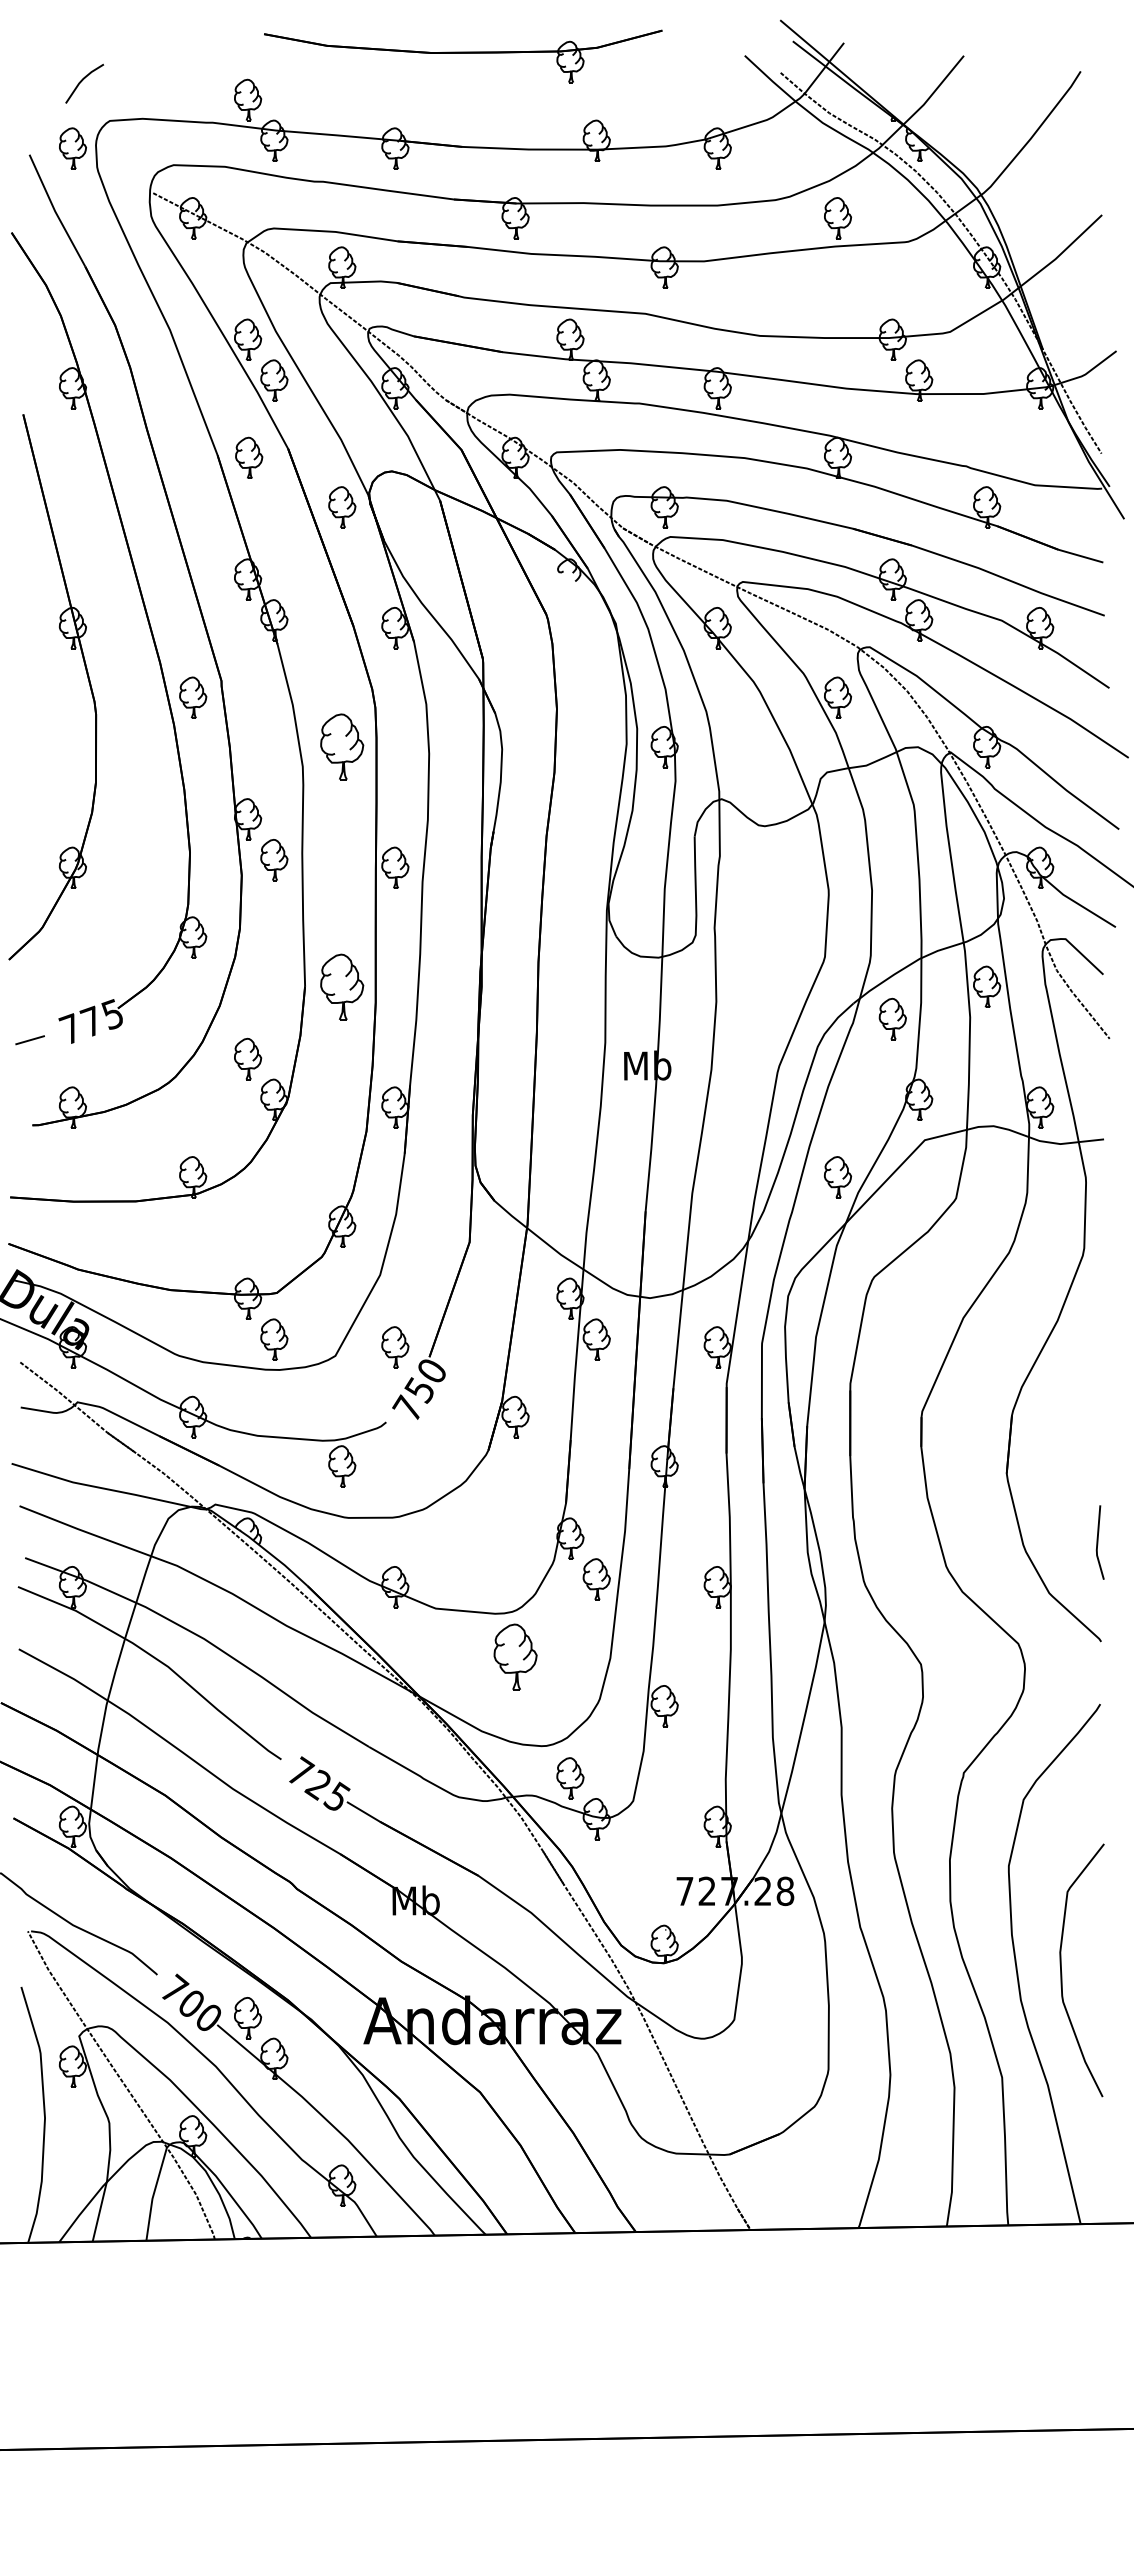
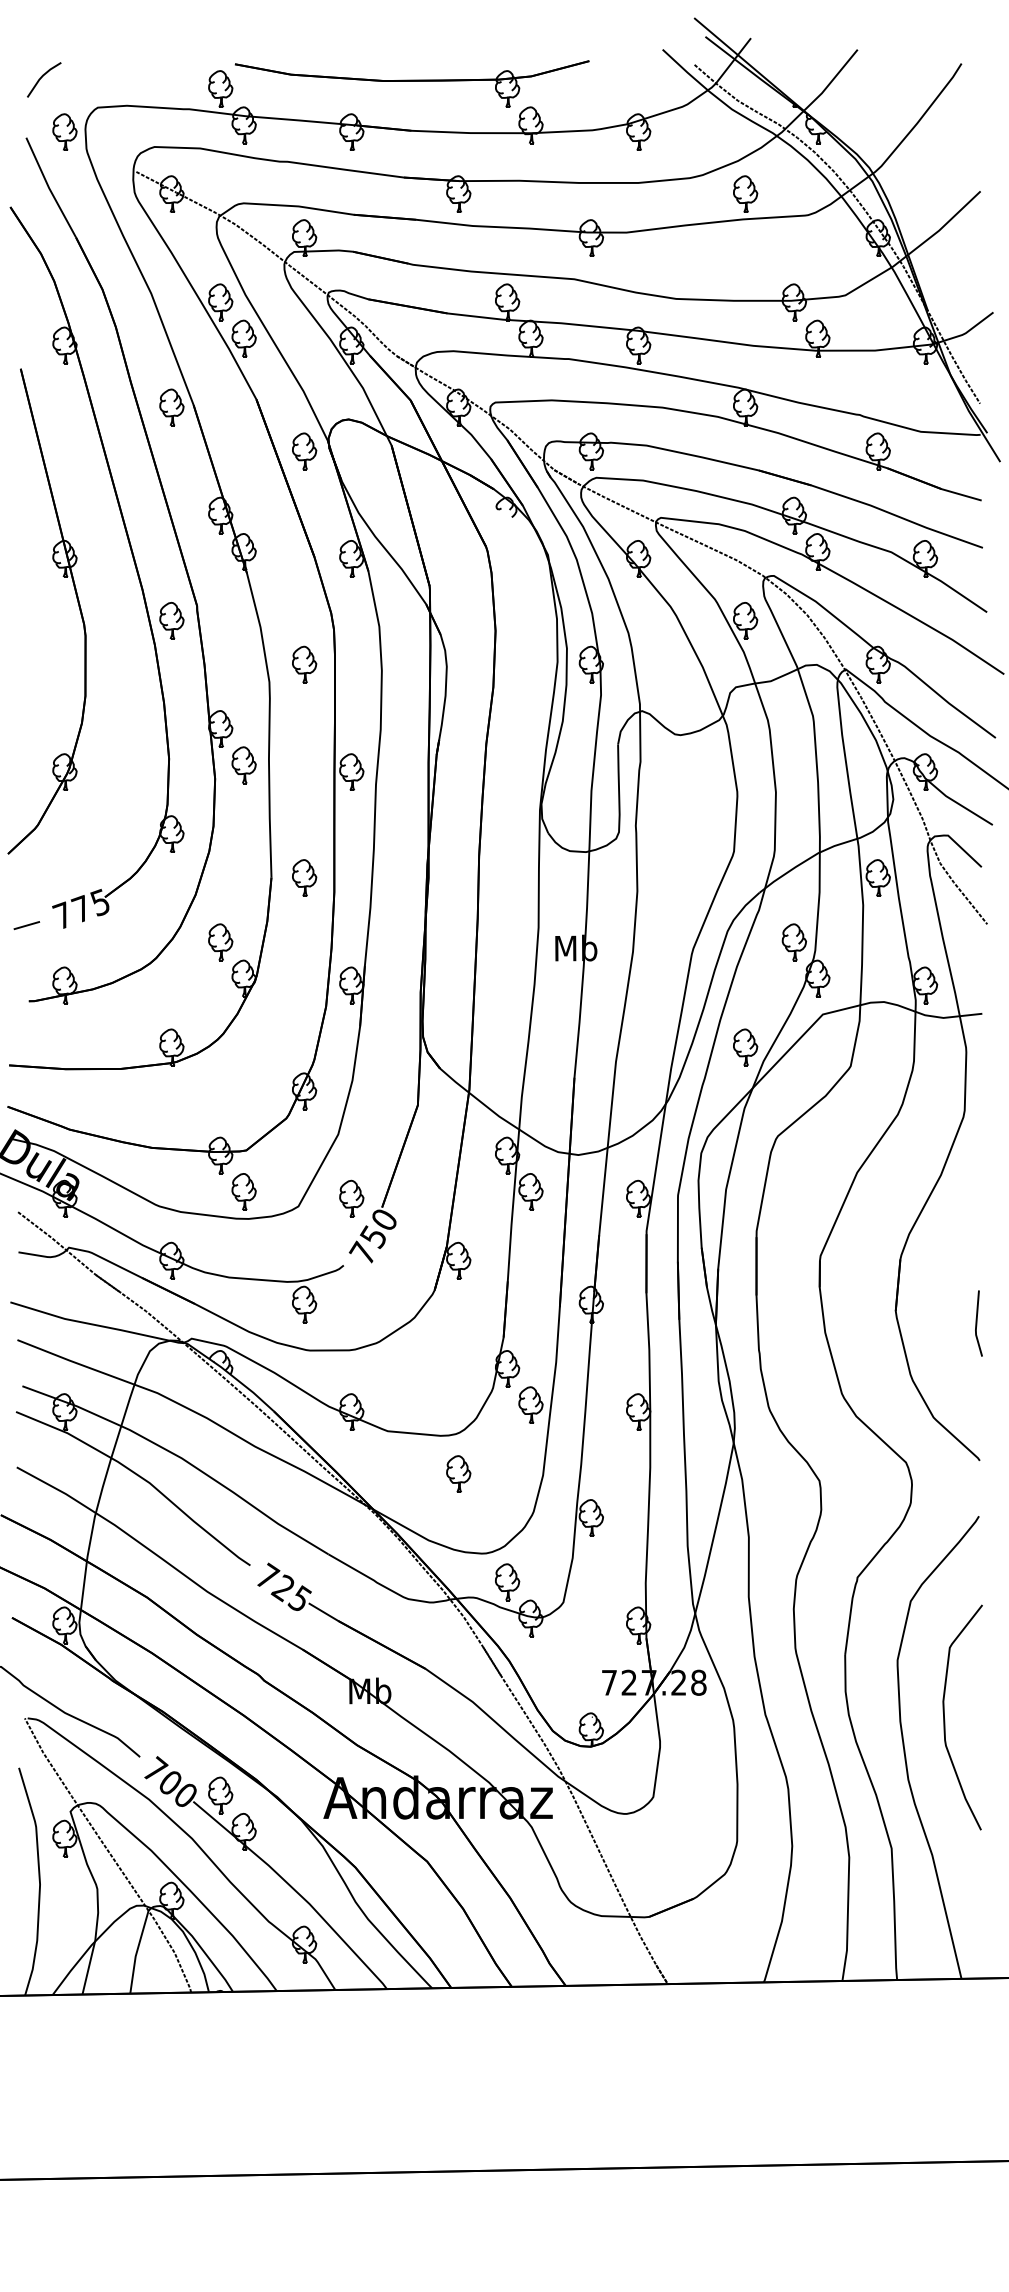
part: (463, 56) -> (412, 84), moved
line: (82, 81) -> (42, 77), moved
part: (249, 457) -> (172, 407), moved
part: (342, 747) -> (304, 665), size x0.62
part: (342, 986) -> (304, 877), size x0.62
part: (892, 1018) -> (794, 941), moved
line: (1098, 1542) -> (977, 1323), moved
part: (515, 1656) -> (458, 1473), size x0.62
curve: (1062, 1972) -> (945, 1719), moved

